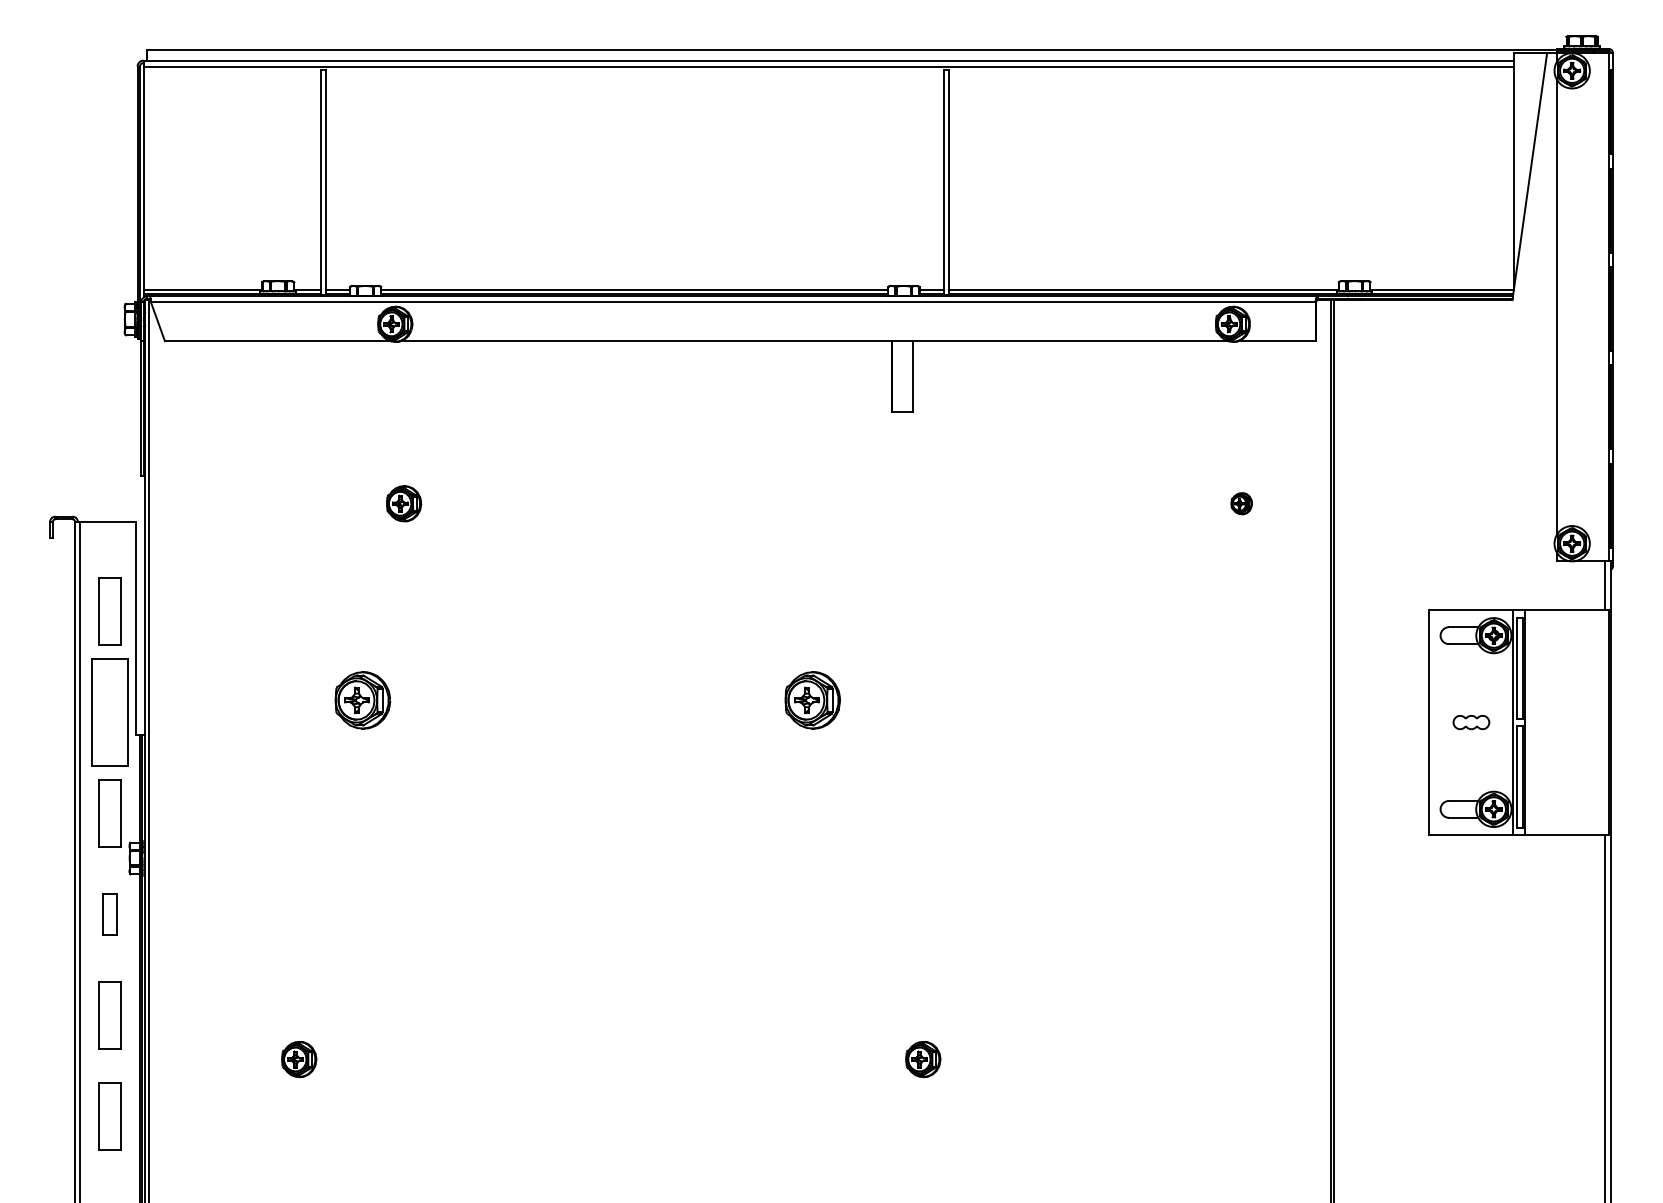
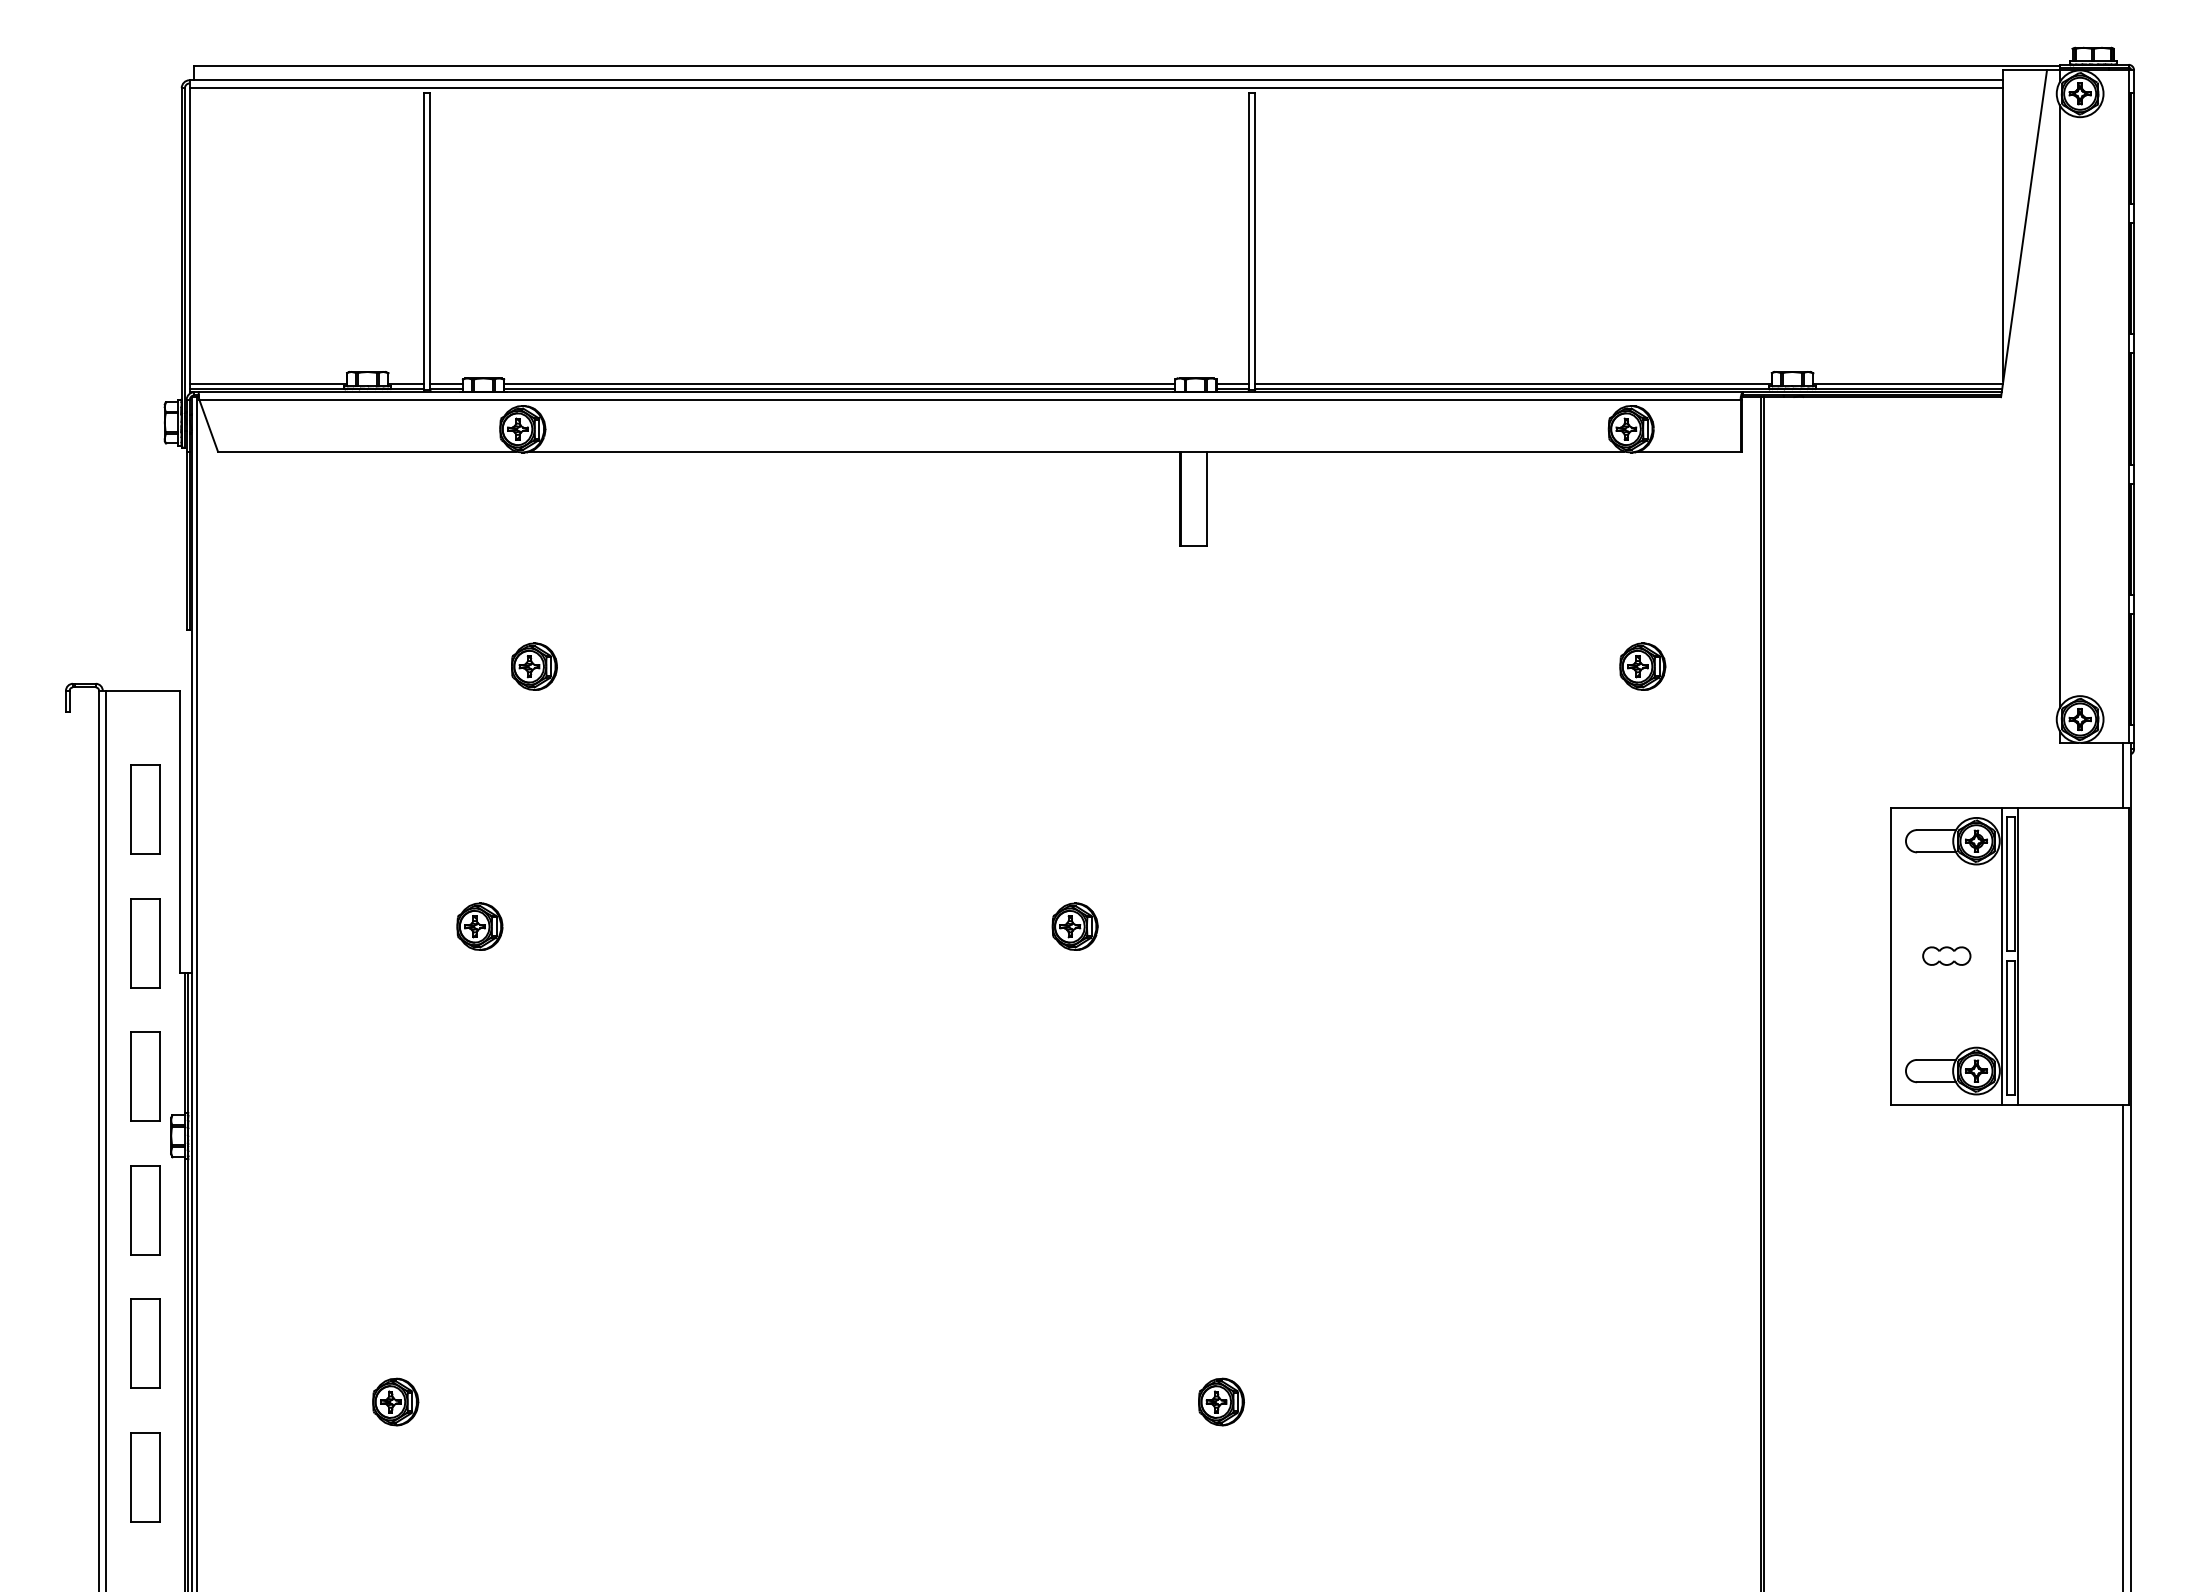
part: (1241, 503) -> (1642, 666), size x1.67
part: (362, 700) -> (479, 926), size x0.62
part: (812, 700) -> (1074, 926), size x0.62
part: (110, 712) -> (145, 943), size x0.62
part: (110, 914) -> (145, 1210), size x1.67

